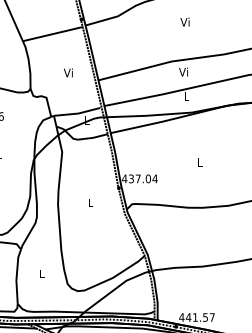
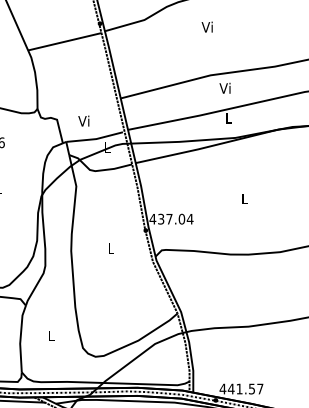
text: (184, 21) -> (206, 26), moved
text: (68, 72) -> (84, 120), moved

